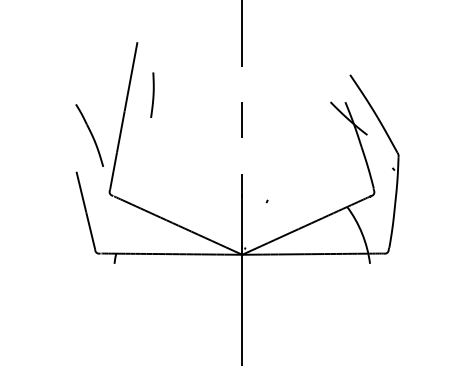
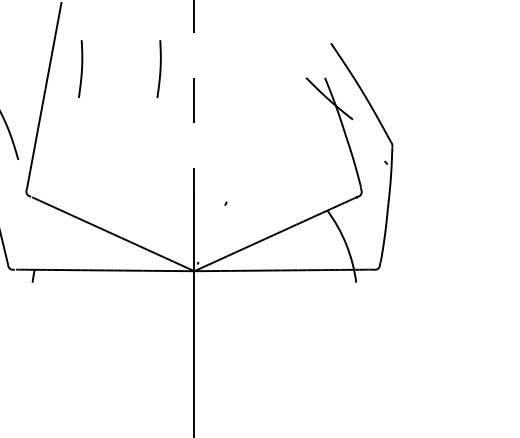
line: (214, 94) -> (159, 68), added

